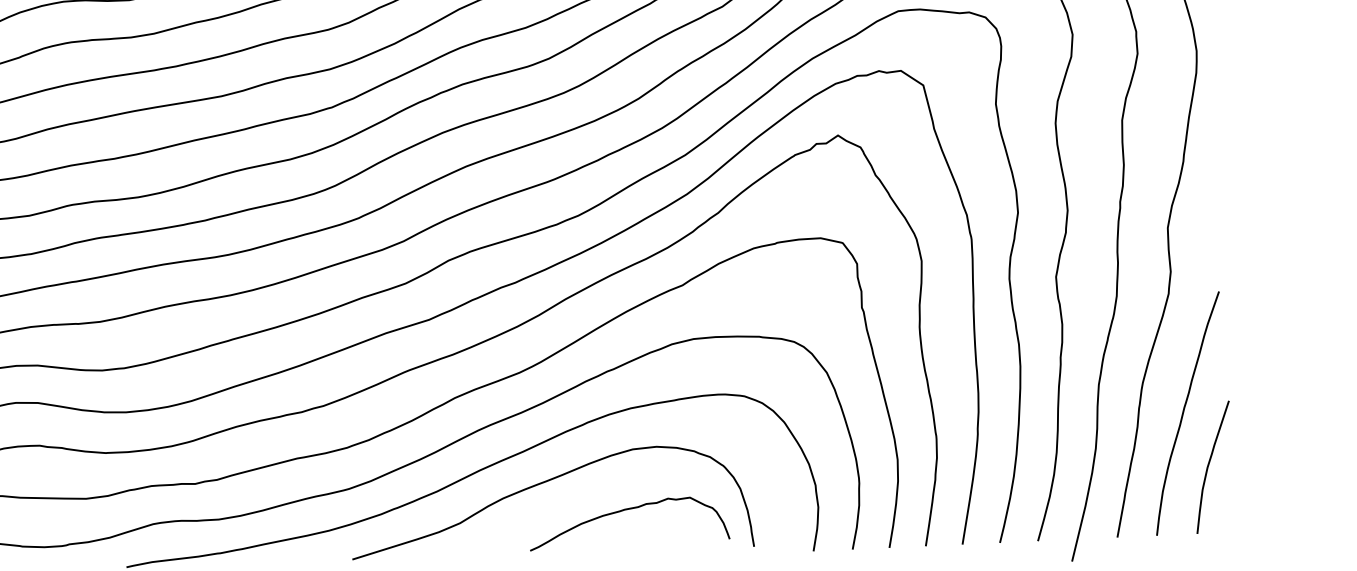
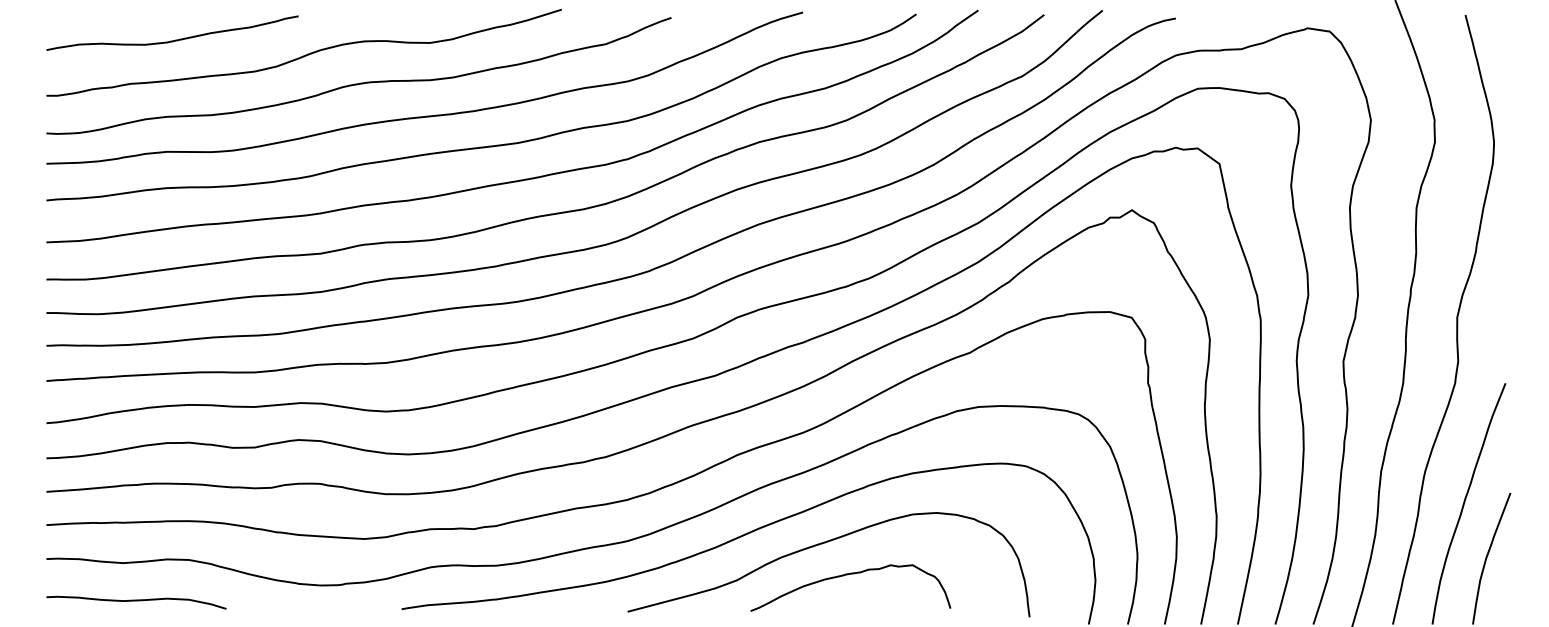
curve: (625, 510) -> (847, 575), moved

